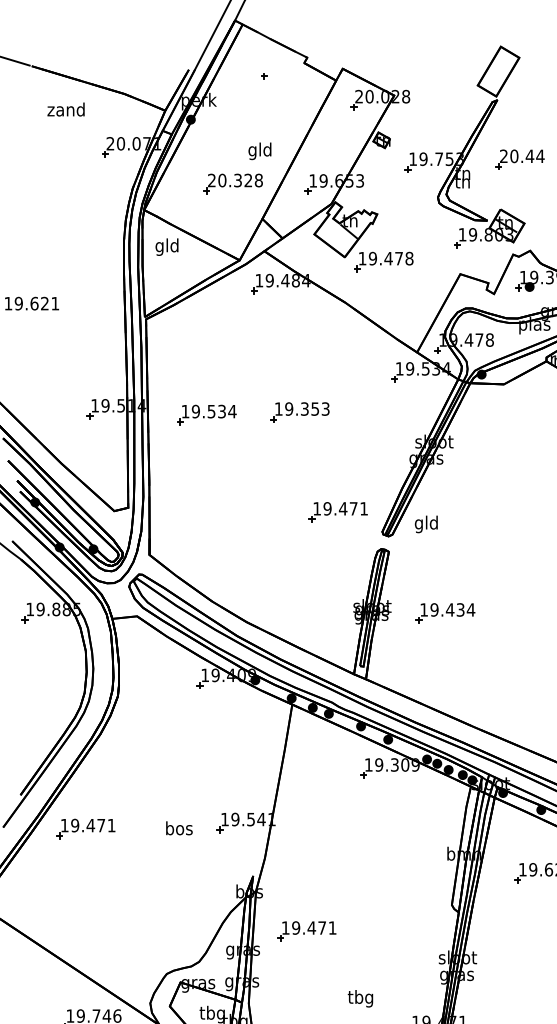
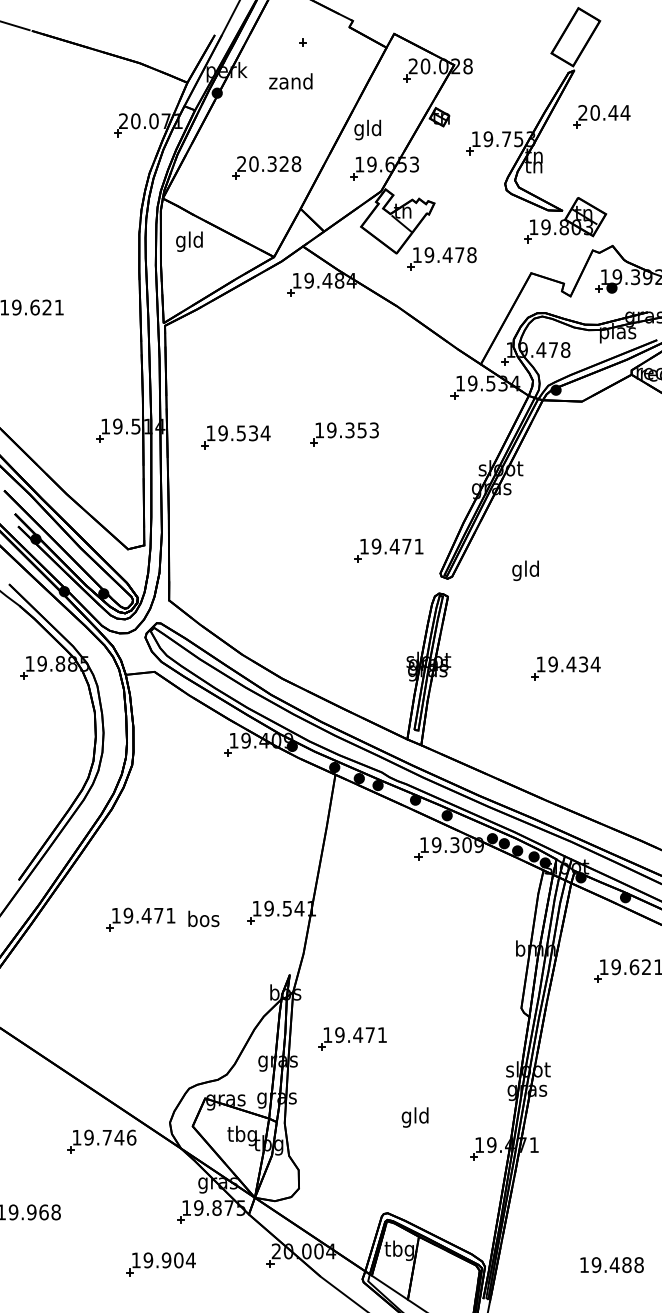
text: (65, 109) -> (290, 81), moved
text: (259, 150) -> (367, 129), moved
part: (519, 159) -> (601, 116), moved
text: (426, 524) -> (525, 570), moved
part: (445, 613) -> (565, 668), moved
part: (85, 828) -> (140, 919), moved
text: (360, 998) -> (414, 1117), tbg -> gld

